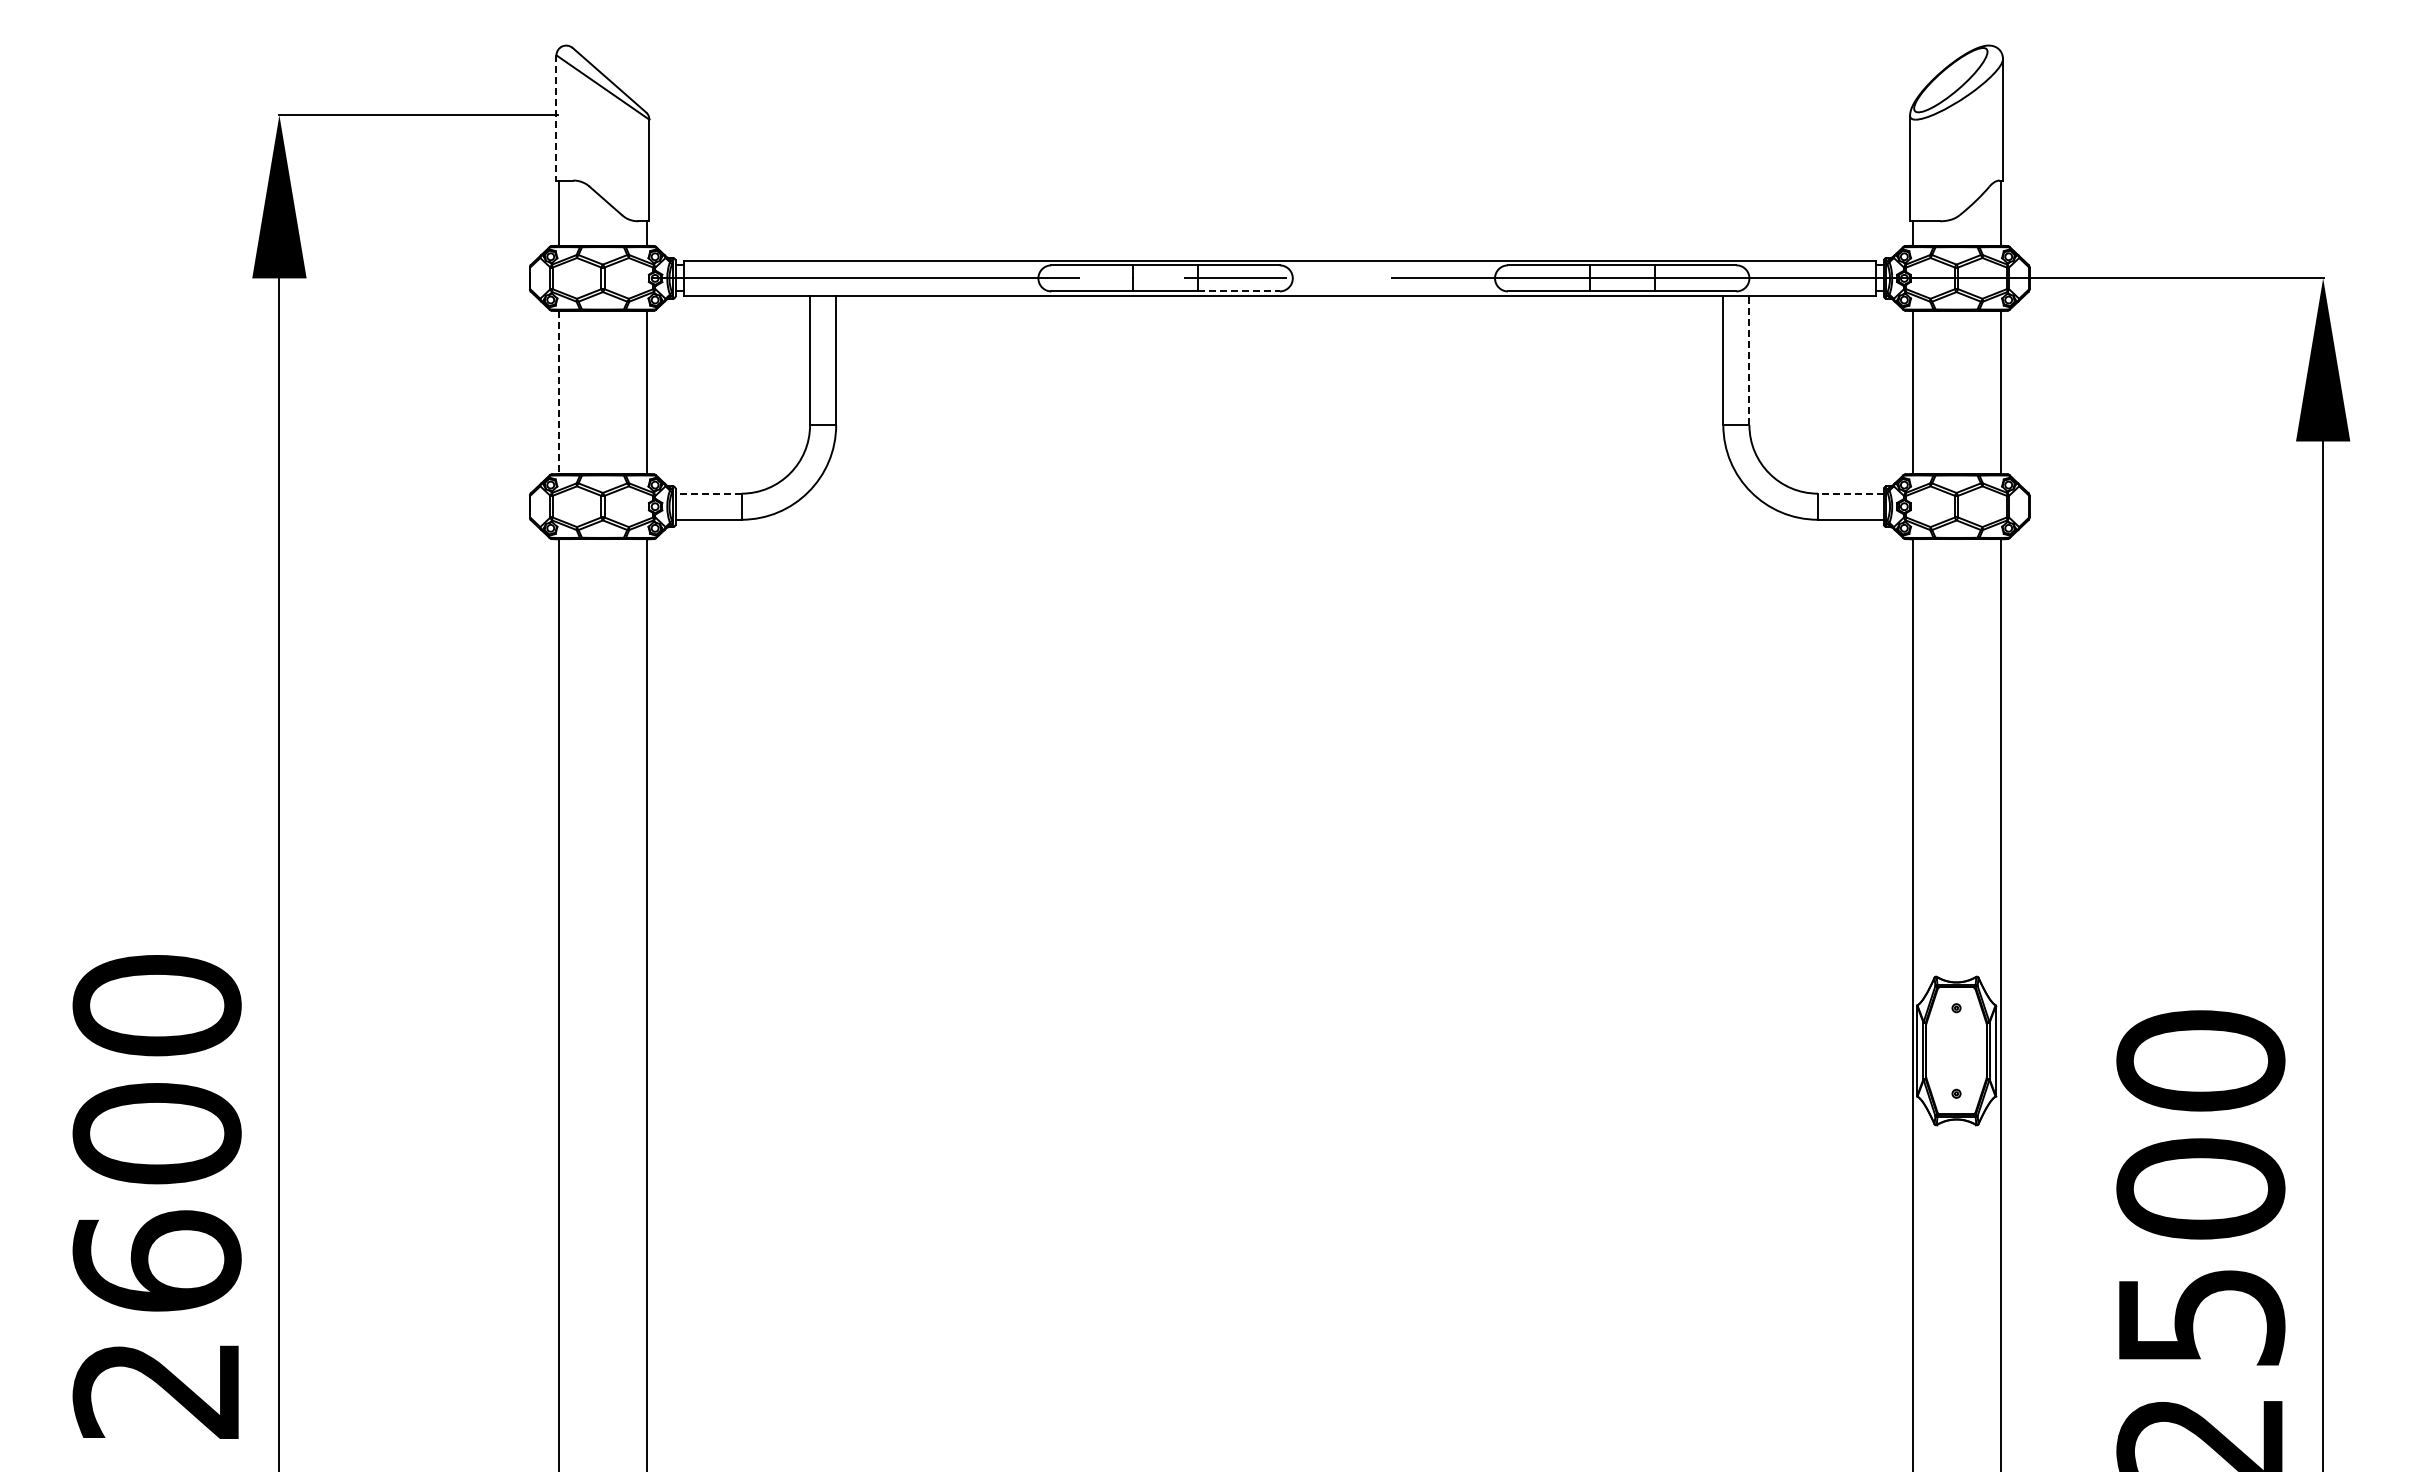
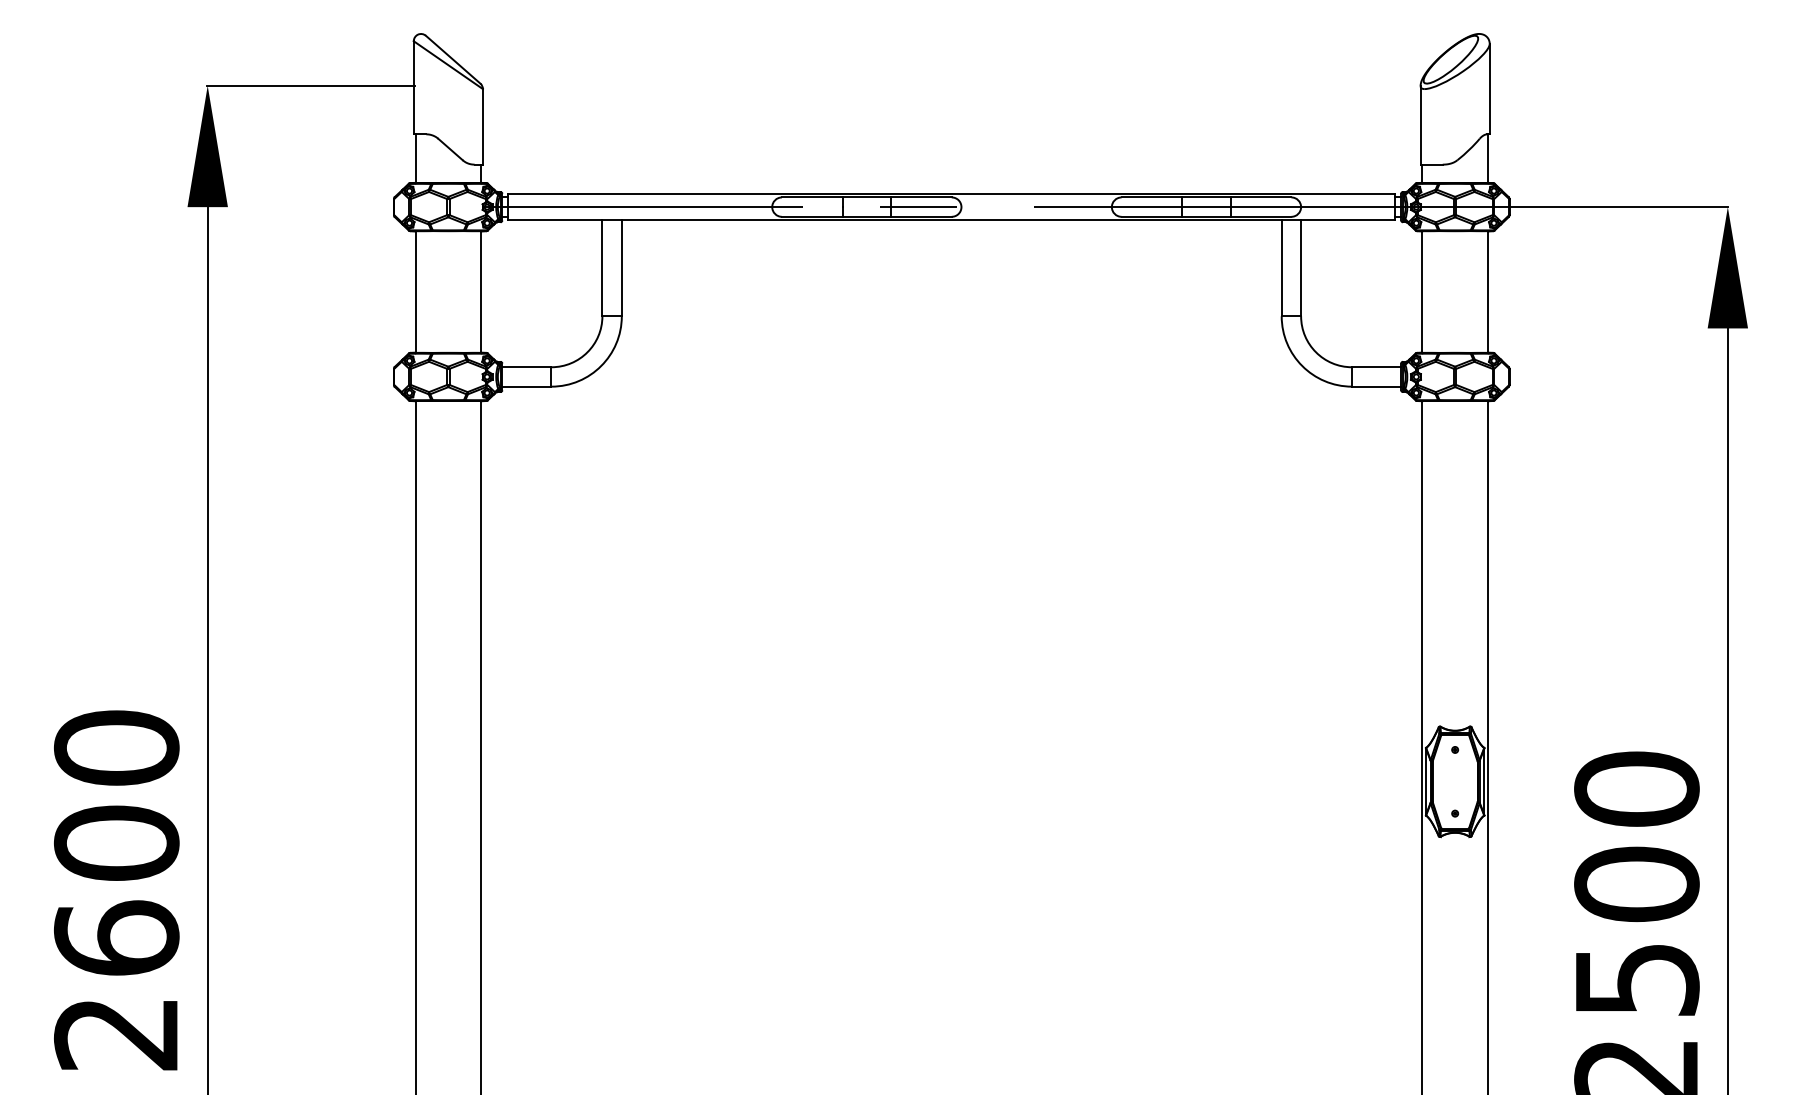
line: (556, 117) -> (413, 87), dashed -> solid
line: (1238, 291) -> (921, 216), dashed -> solid
line: (1749, 360) -> (1301, 268), dashed -> solid
line: (558, 392) -> (415, 292), dashed -> solid
line: (708, 493) -> (526, 367), dashed -> solid
line: (1850, 493) -> (1376, 367), dashed -> solid

